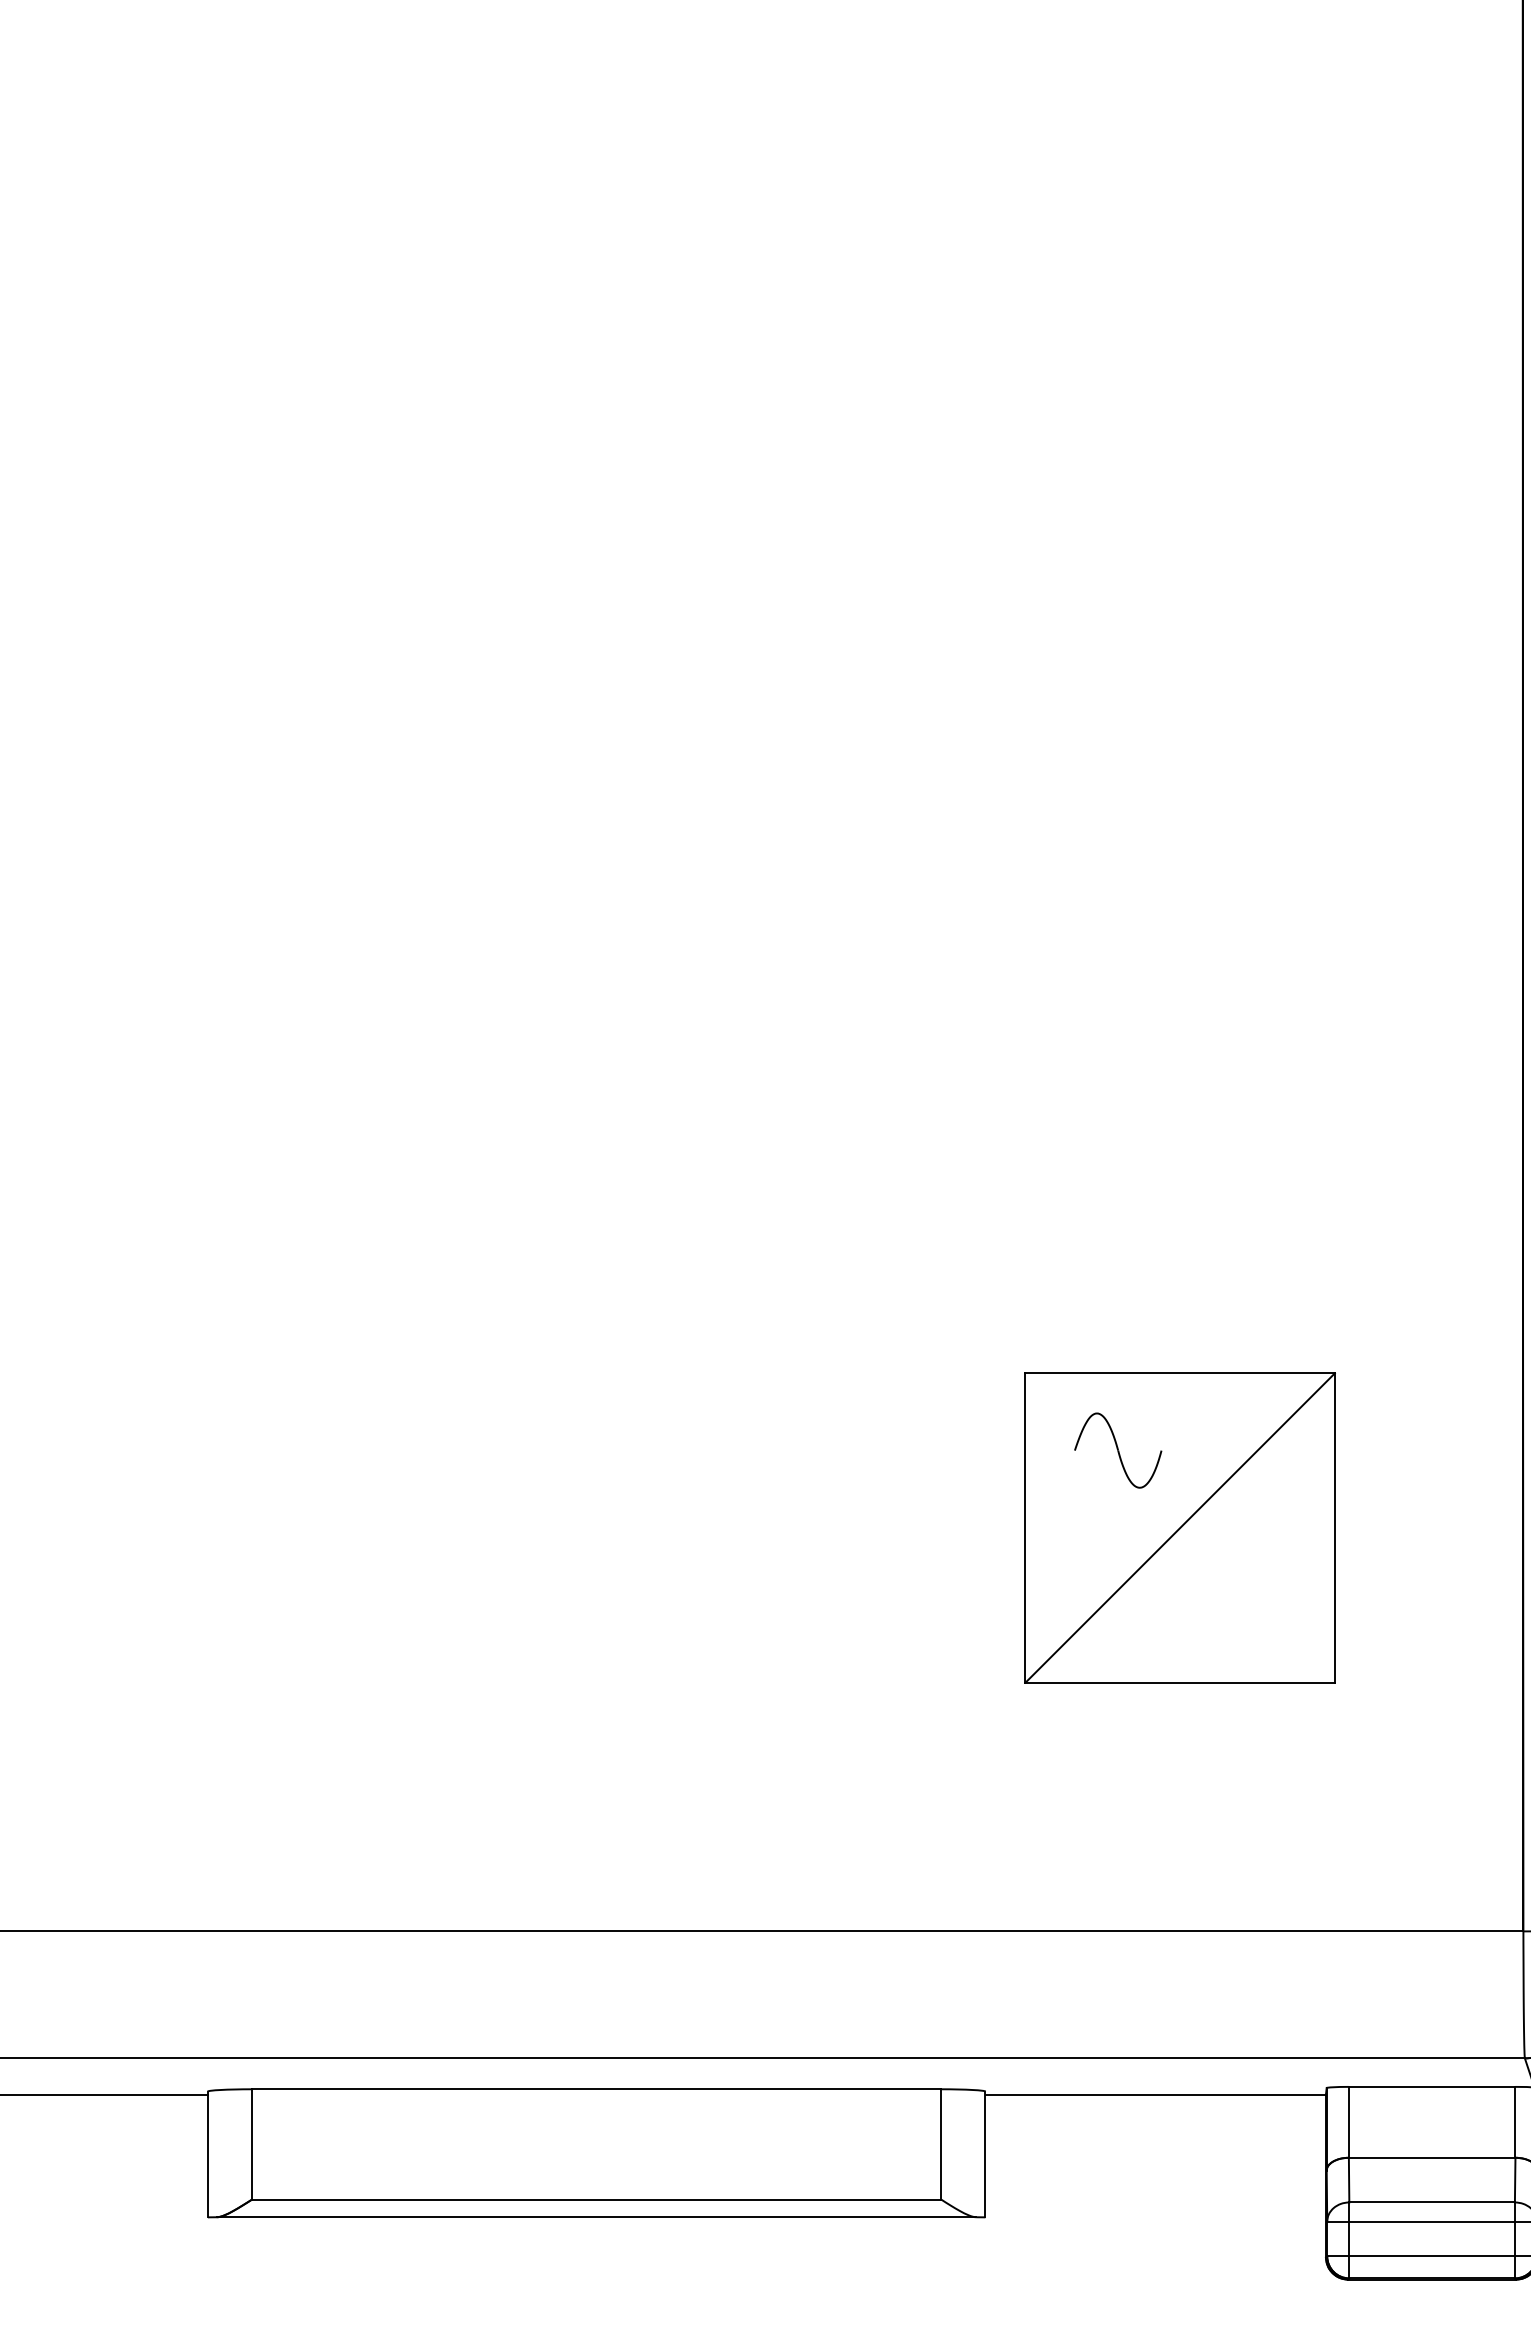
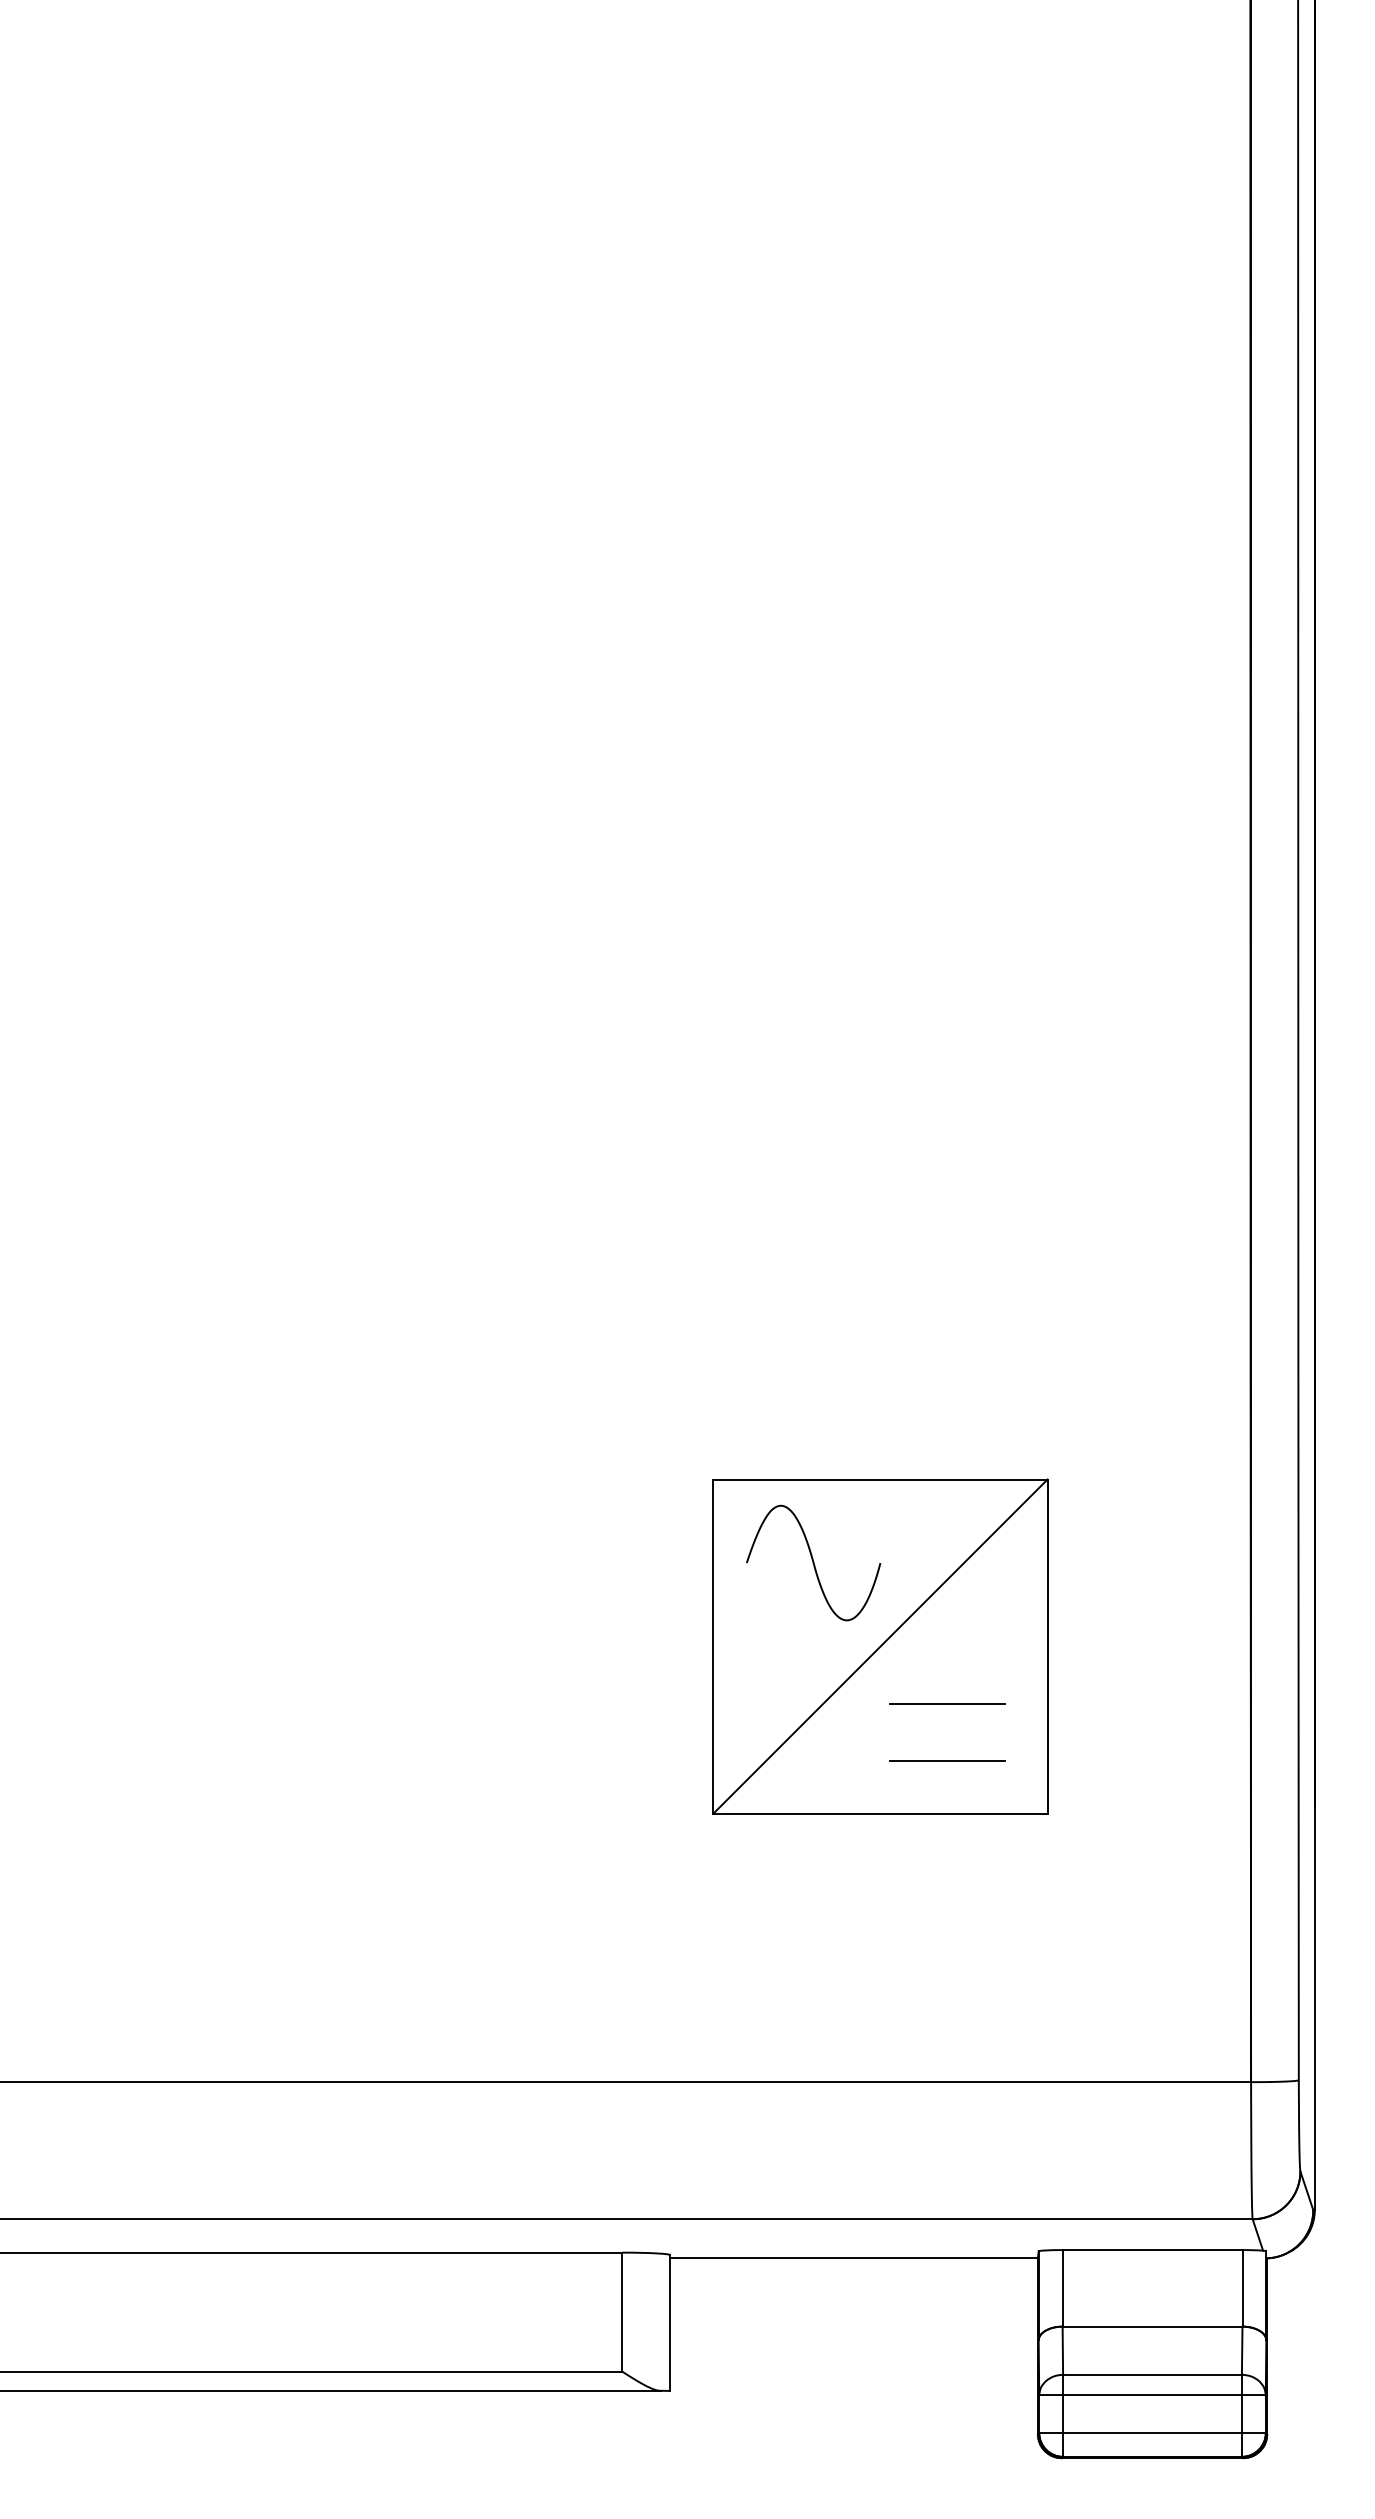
part: (1117, 1450) -> (812, 1562), size x1.43
line: (1242, 1581) -> (947, 1704), added
line: (1242, 1634) -> (947, 1761), added

